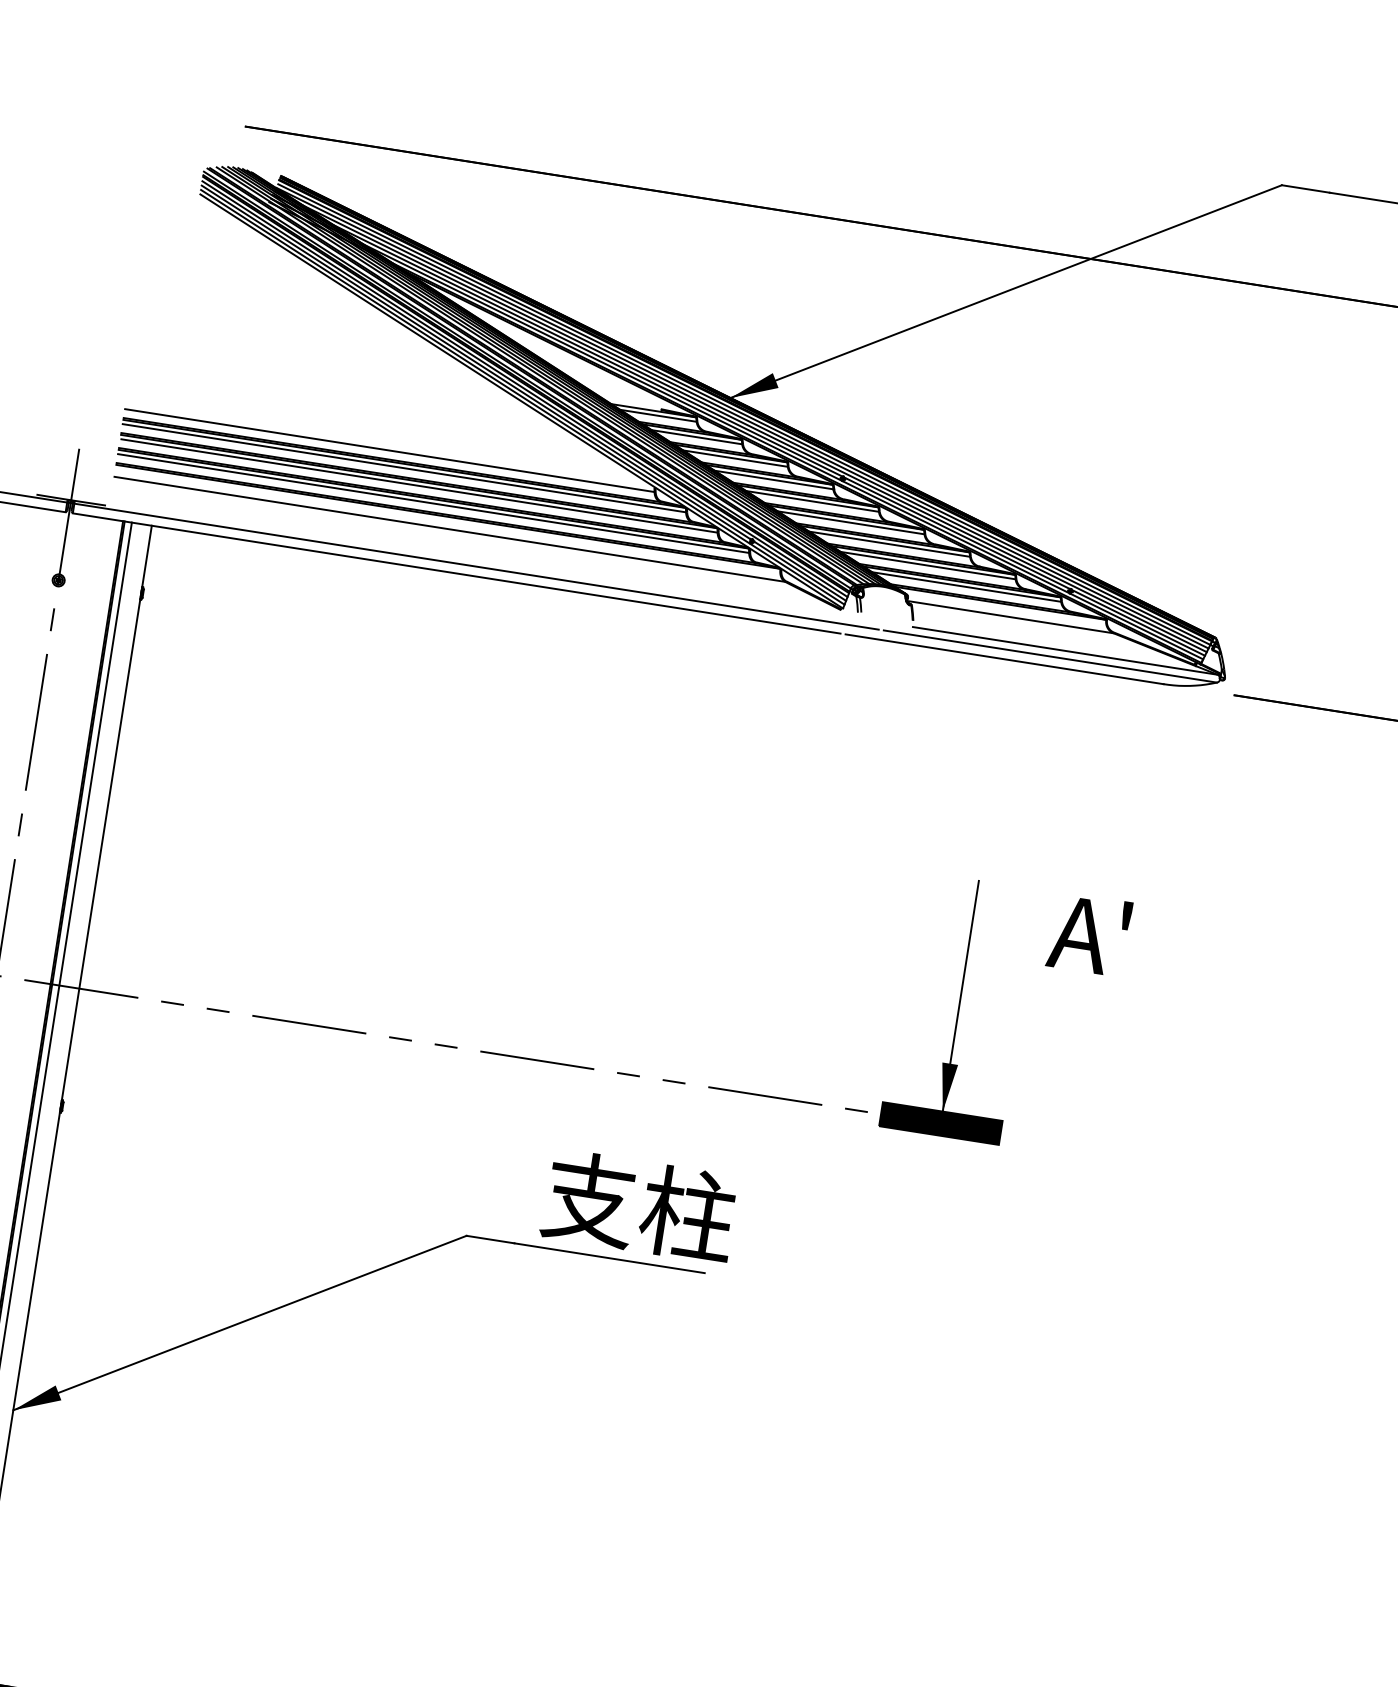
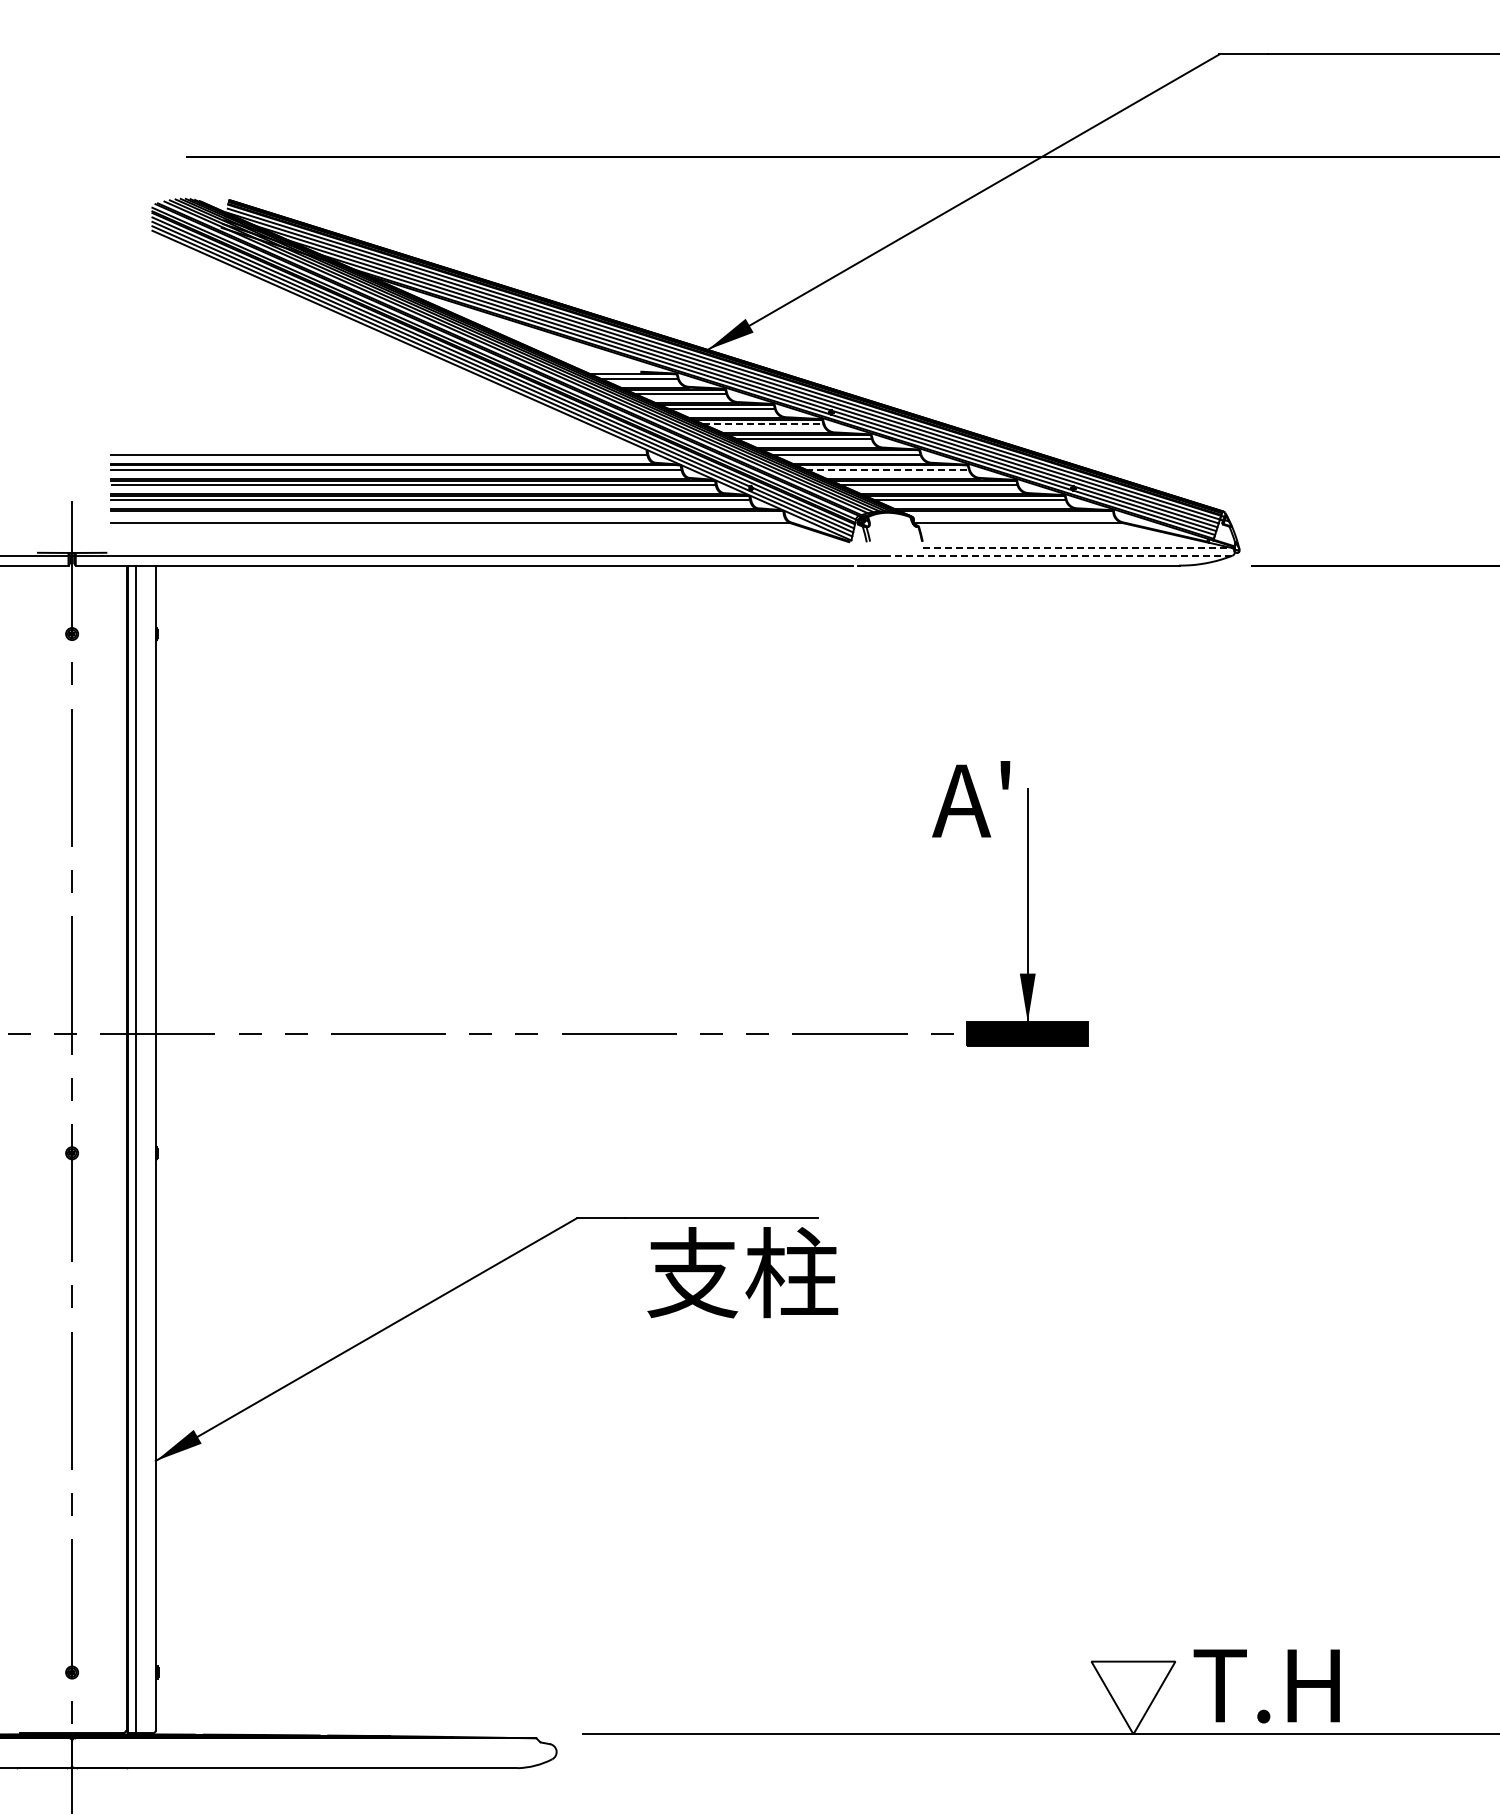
line: (774, 480) -> (763, 424), solid -> dashed
line: (890, 544) -> (888, 469), solid -> dashed
line: (1066, 650) -> (1078, 547), solid -> dashed
line: (1050, 656) -> (1063, 555), solid -> dashed
text: (1089, 934) -> (971, 799), moved
text: (639, 1206) -> (742, 1272), moved

